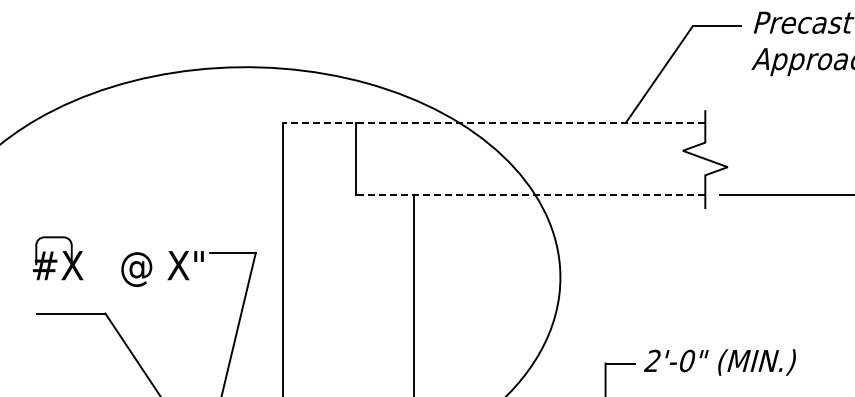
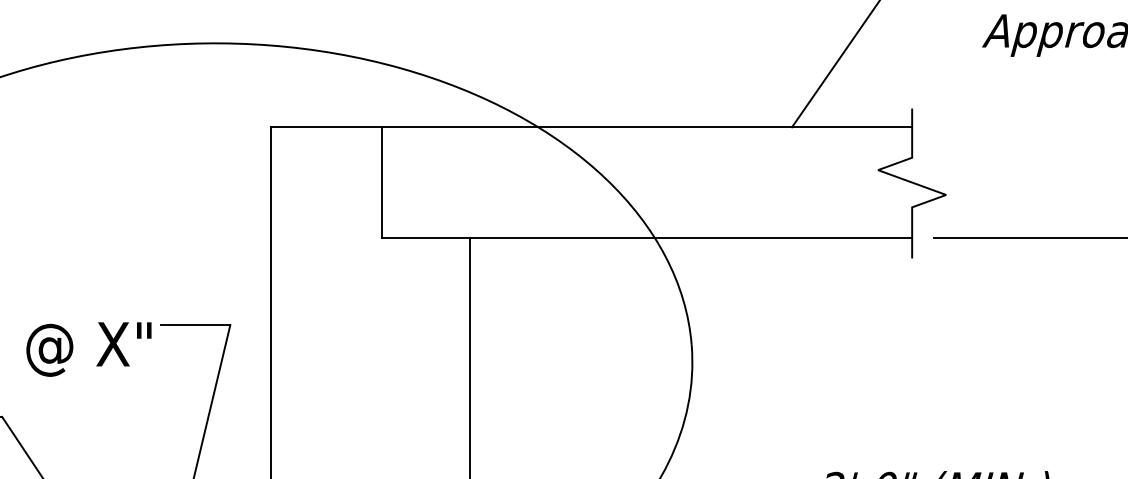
line: (493, 122) -> (590, 127), dashed -> solid
line: (530, 195) -> (646, 237), dashed -> solid

